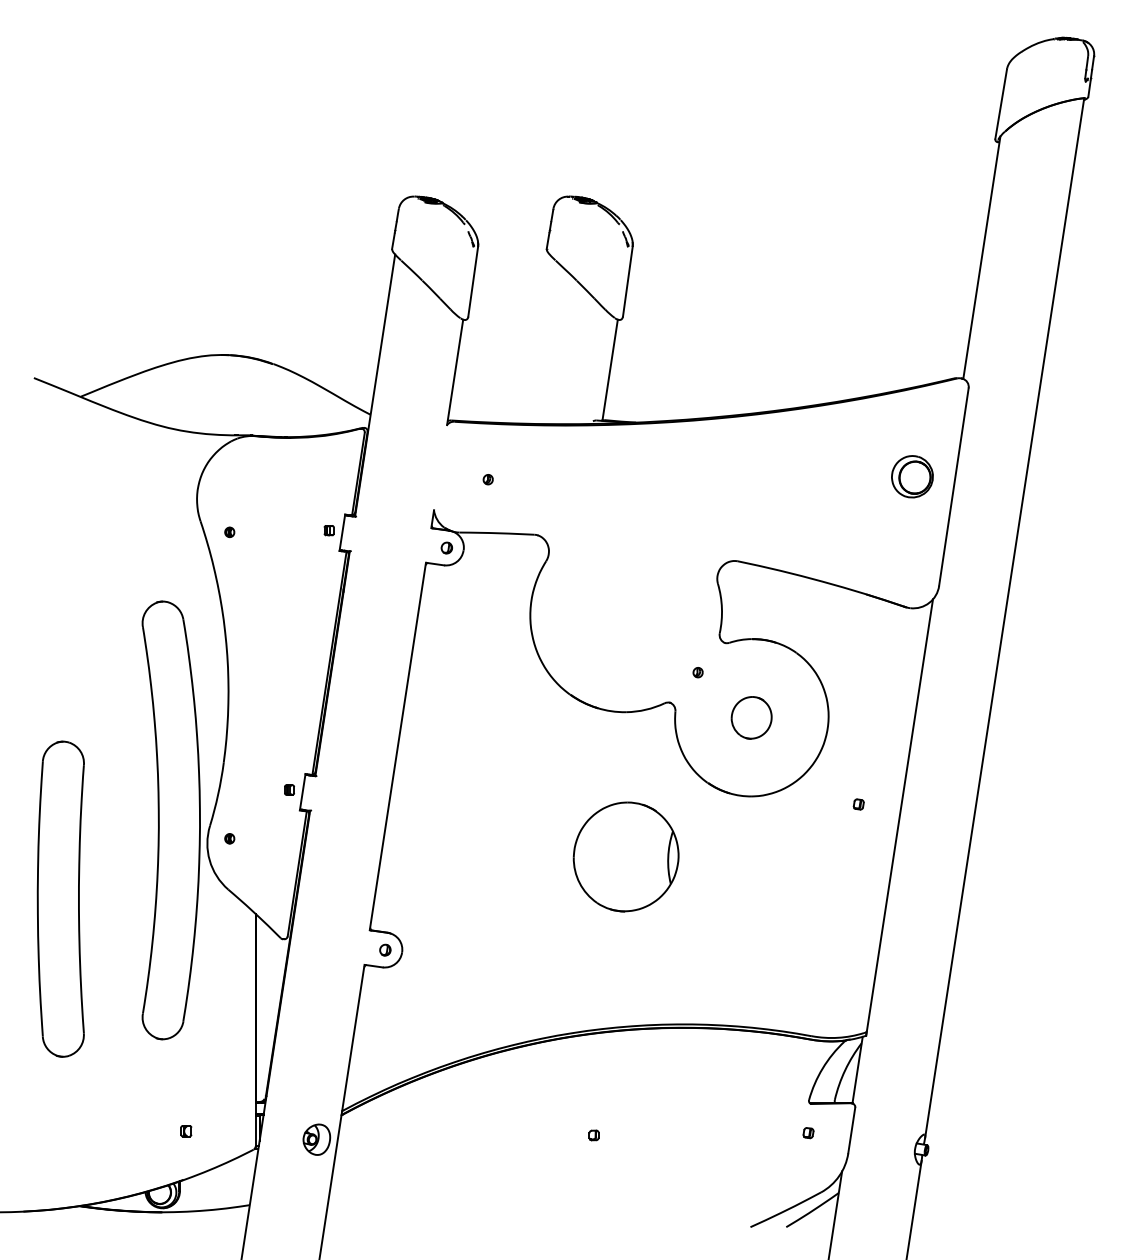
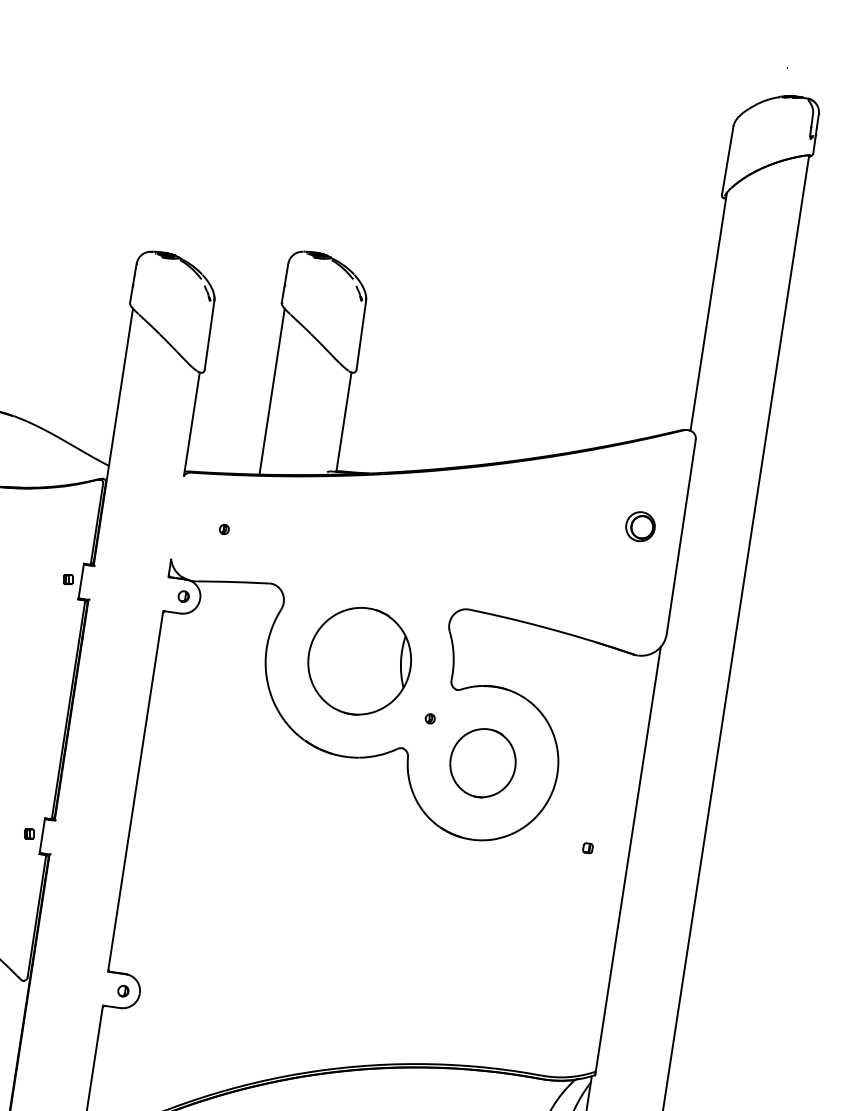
line: (536, 338) -> (271, 390), added
part: (911, 476) -> (639, 526), size x0.71
part: (751, 717) -> (482, 762), size x1.67
part: (625, 856) -> (359, 660), moved

